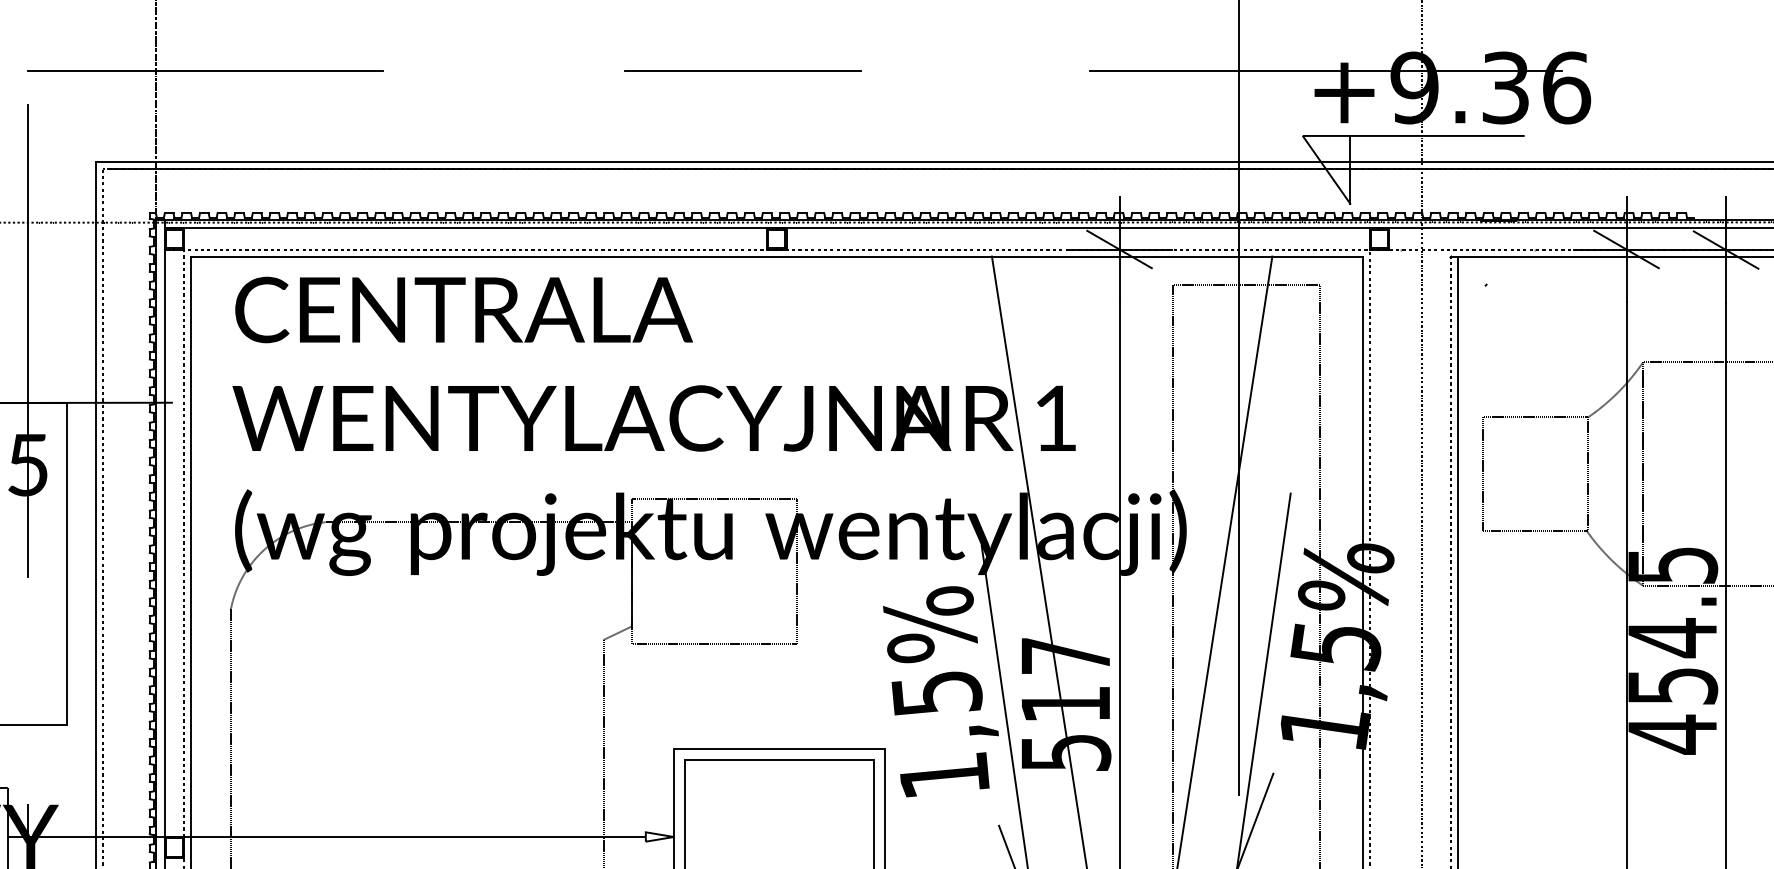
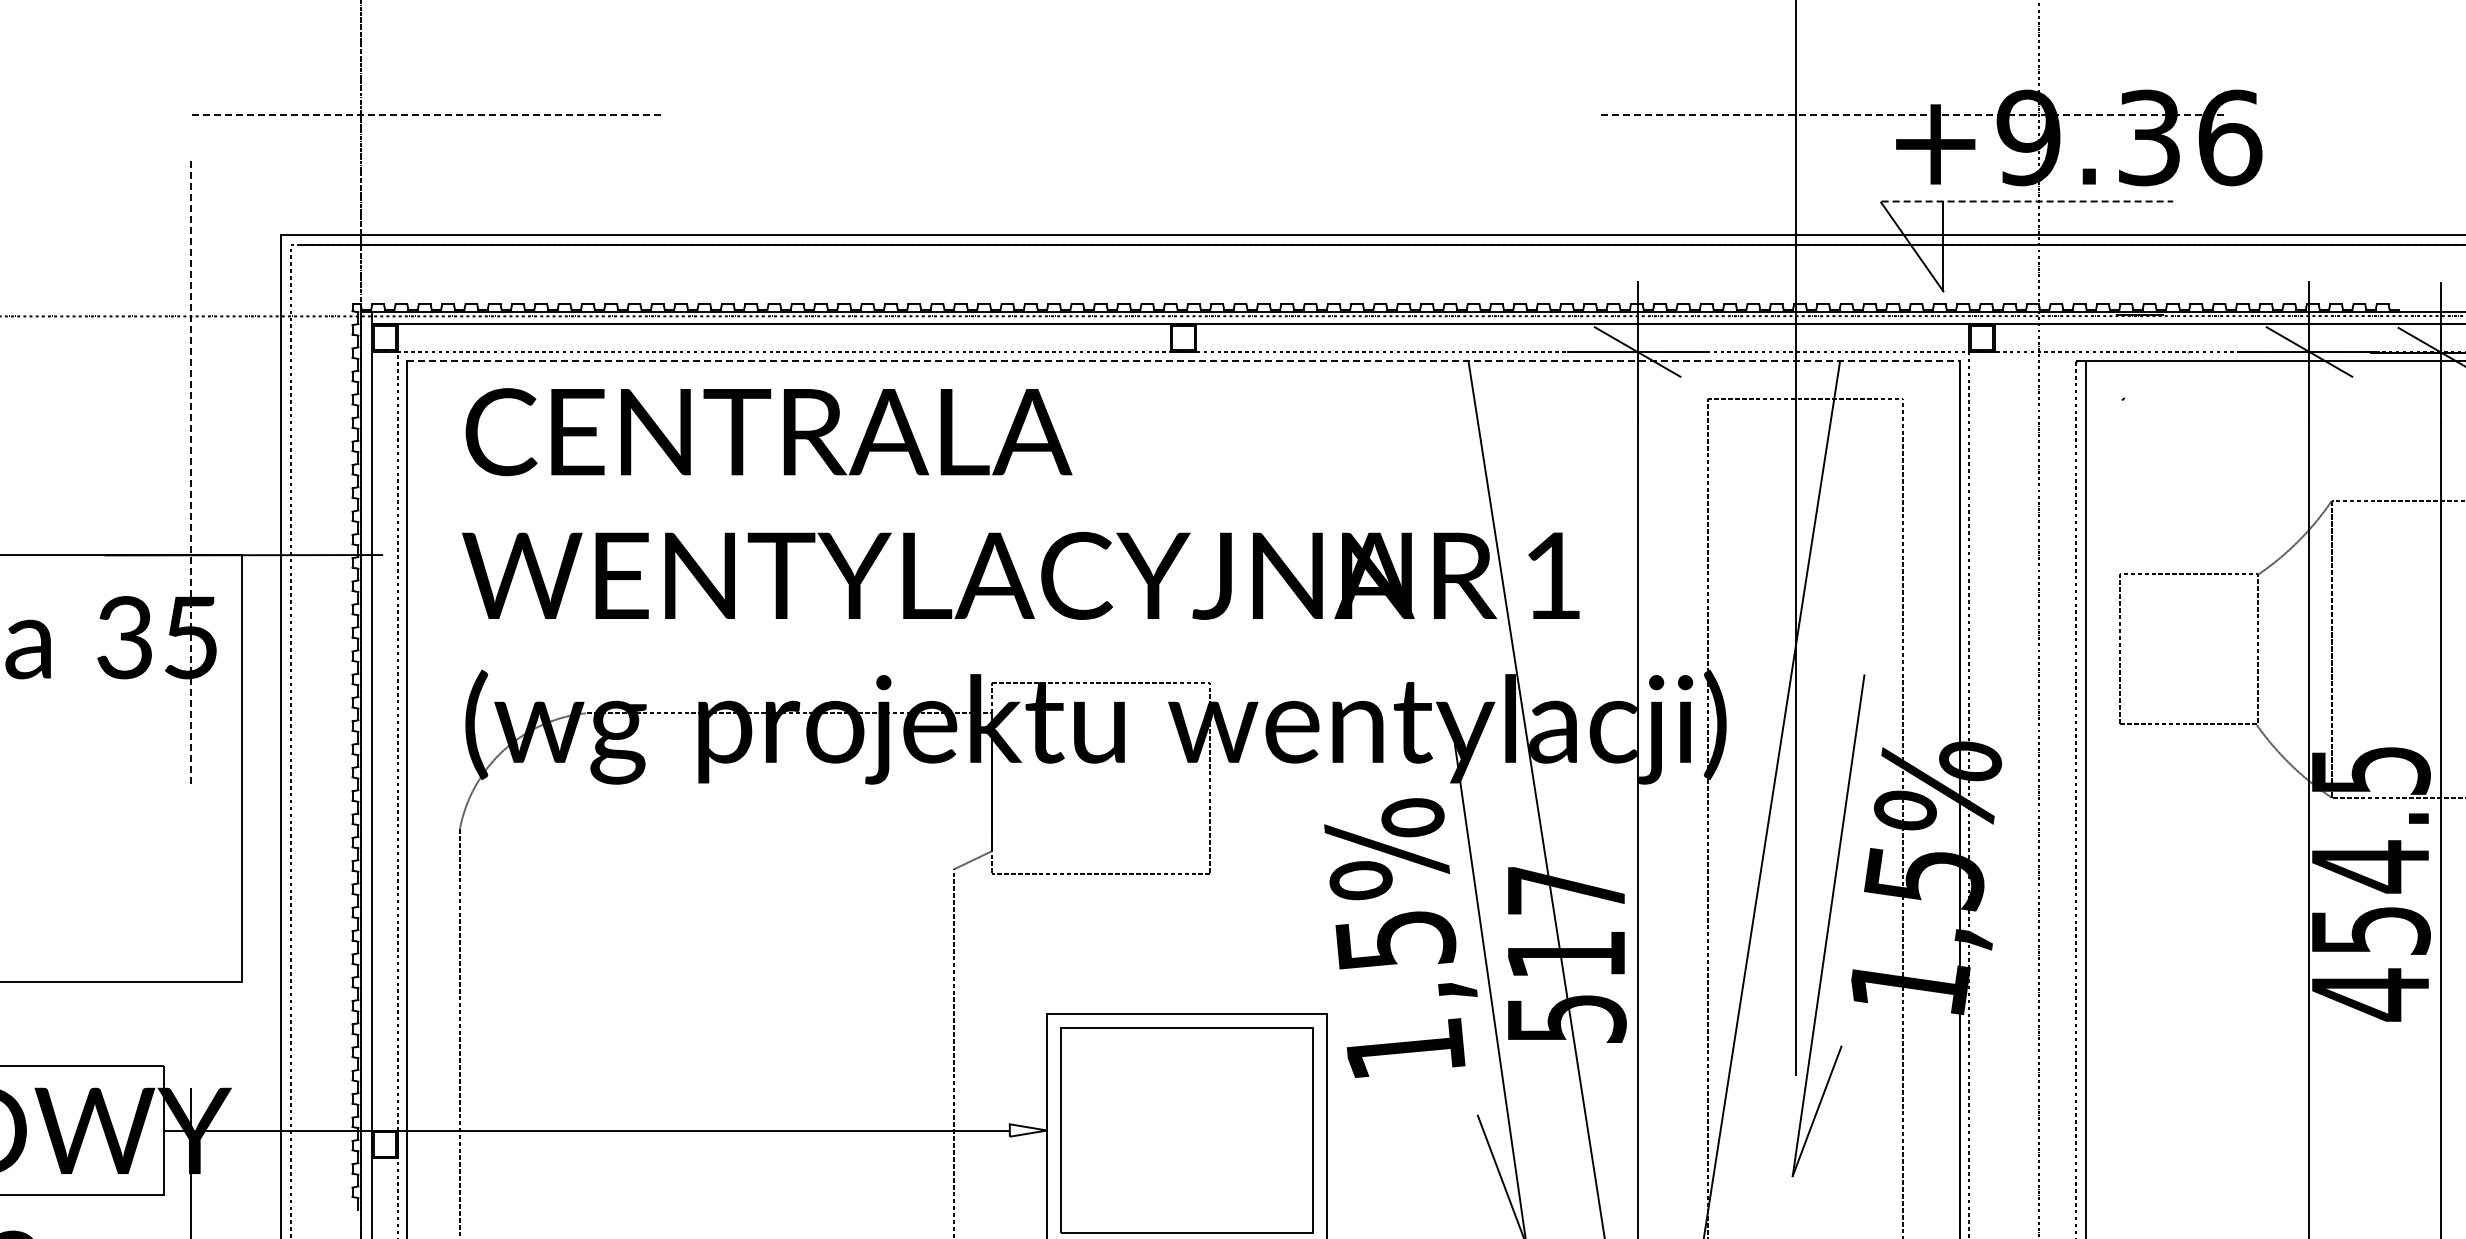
line: (205, 71) -> (426, 115), solid -> dashed
line: (742, 71) -> (1138, 115), removed
line: (1325, 71) -> (1910, 115), solid -> dashed
line: (1413, 135) -> (2027, 201), solid -> dashed
line: (776, 256) -> (1183, 361), solid -> dashed
line: (28, 341) -> (191, 473), solid -> dashed

